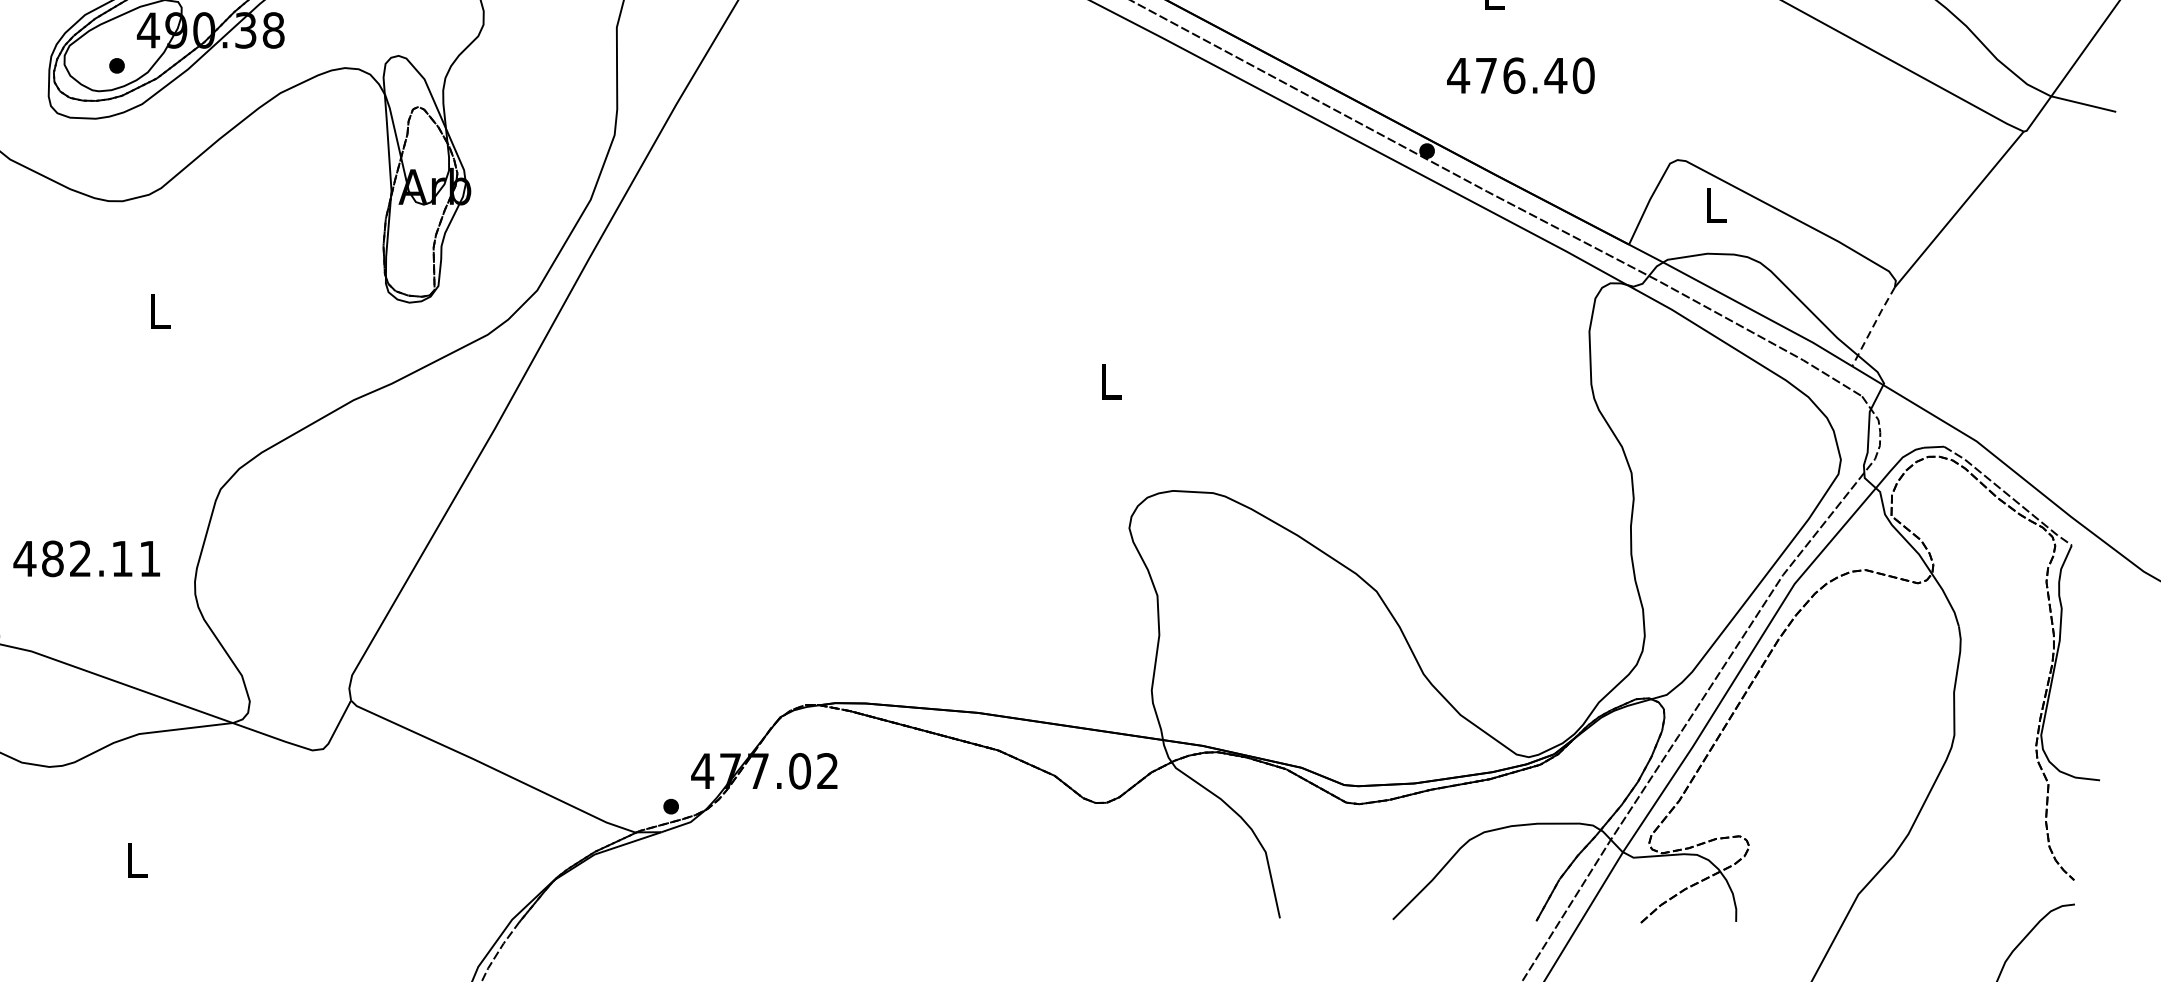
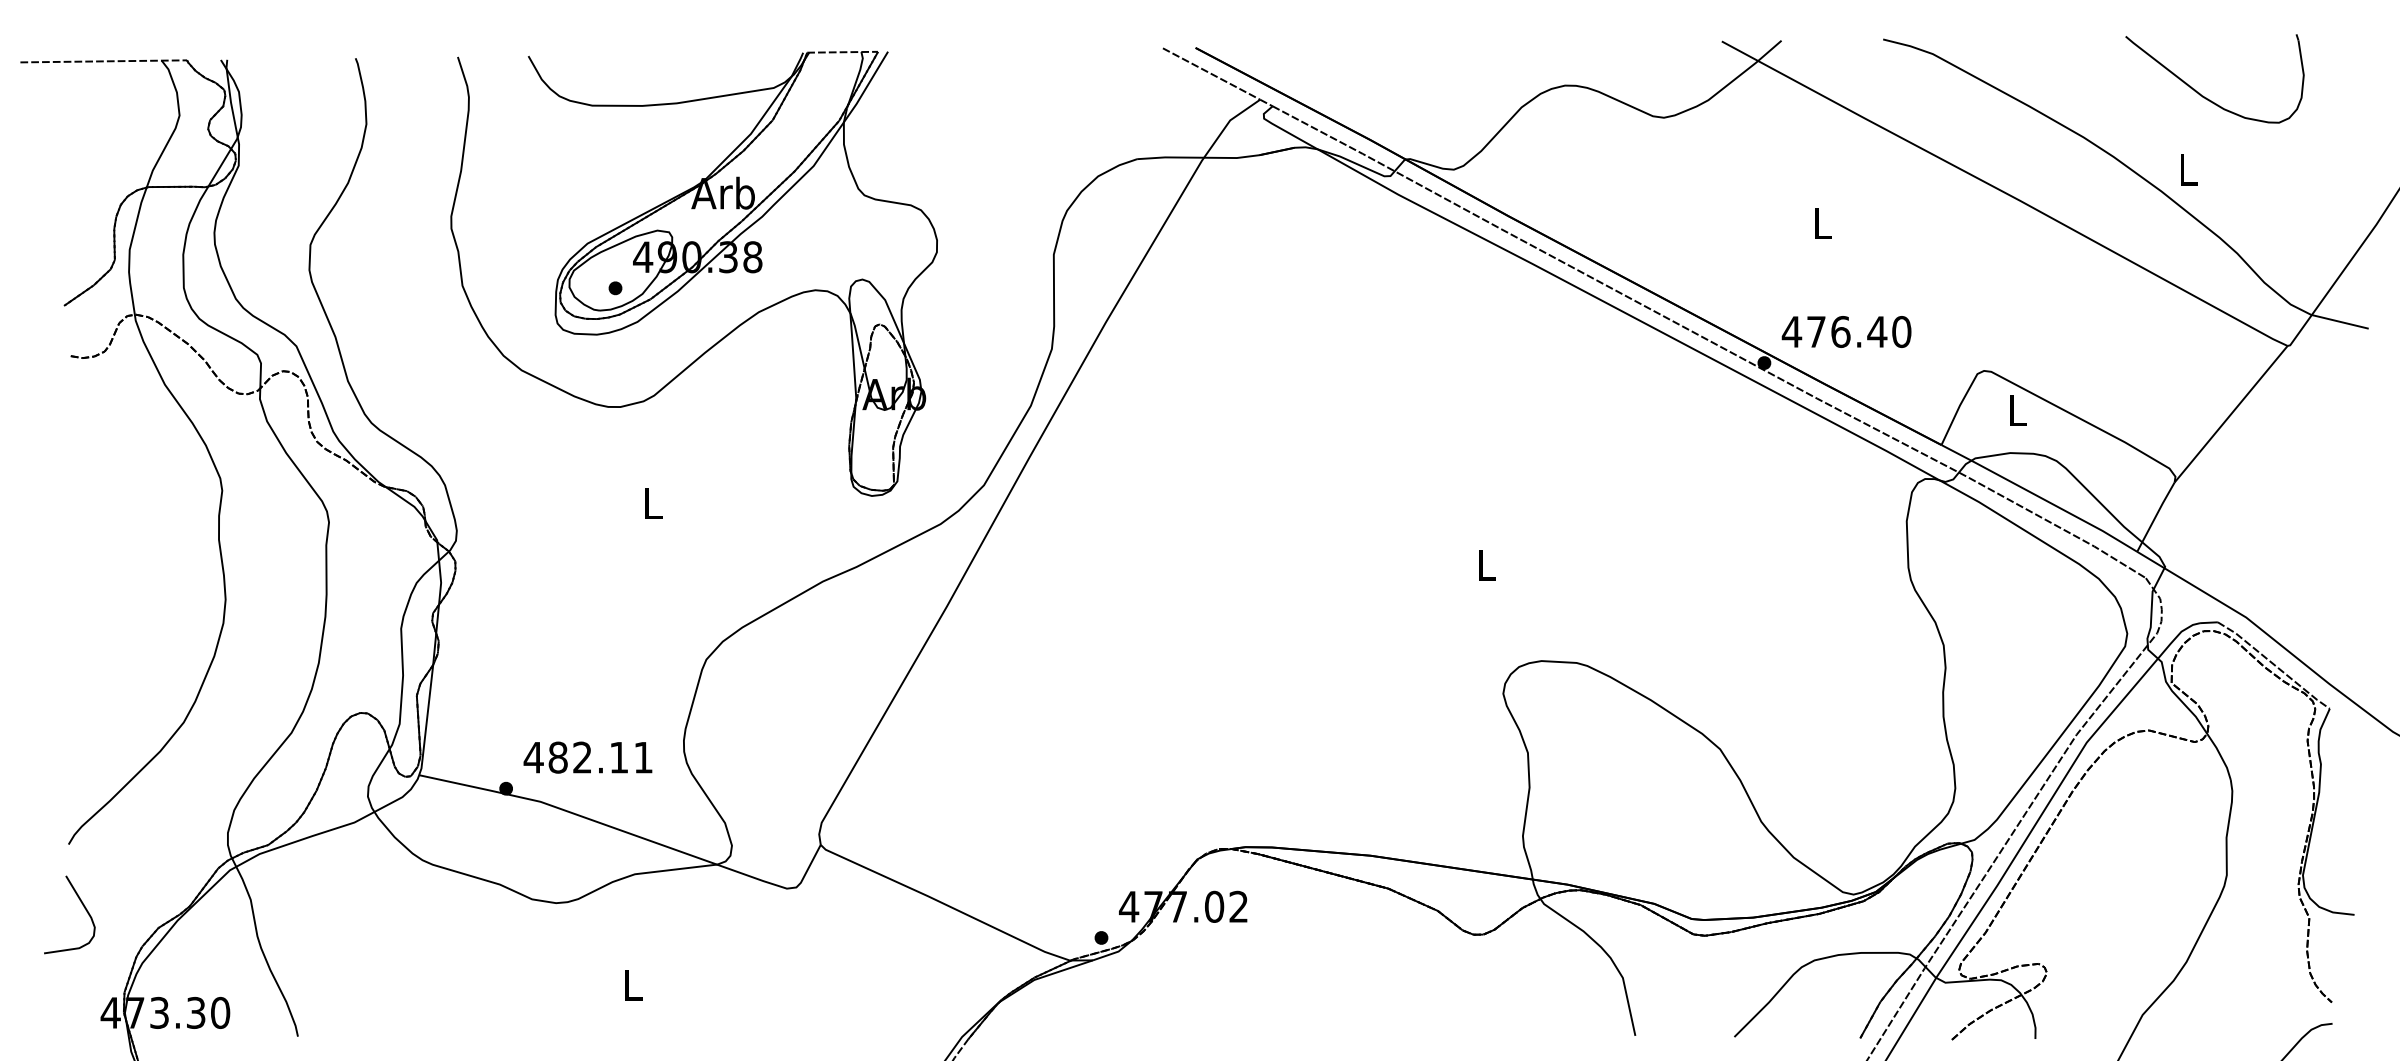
text: (1520, 75) -> (1846, 331), moved
line: (1873, 326) -> (2155, 516), dashed -> solid
text: (86, 558) -> (587, 757), moved

